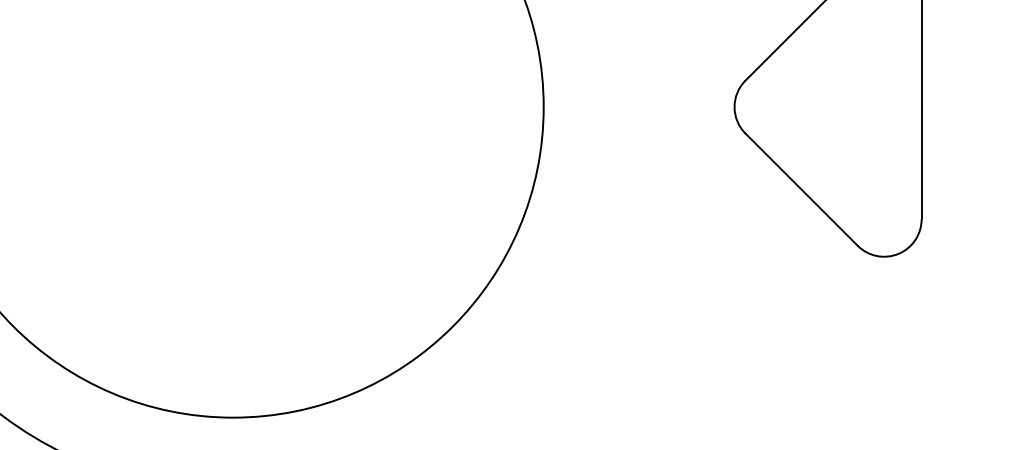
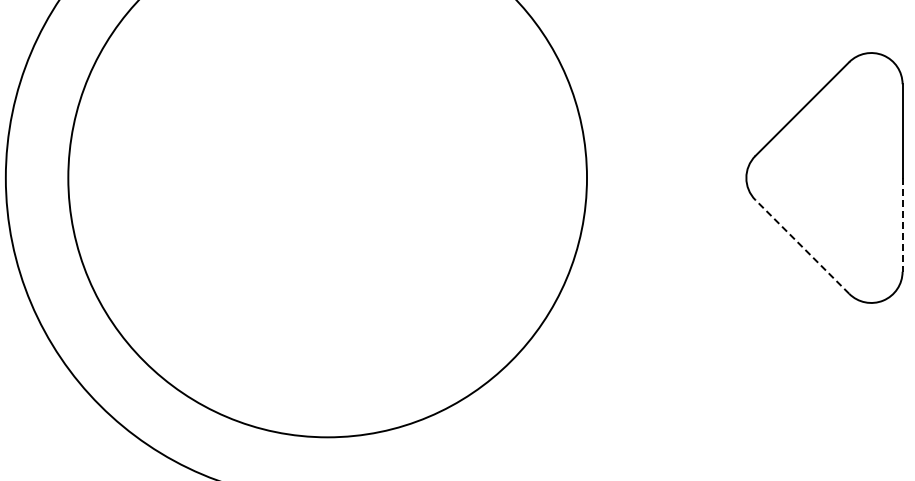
line: (921, 162) -> (902, 224), solid -> dashed
line: (801, 189) -> (802, 246), solid -> dashed

